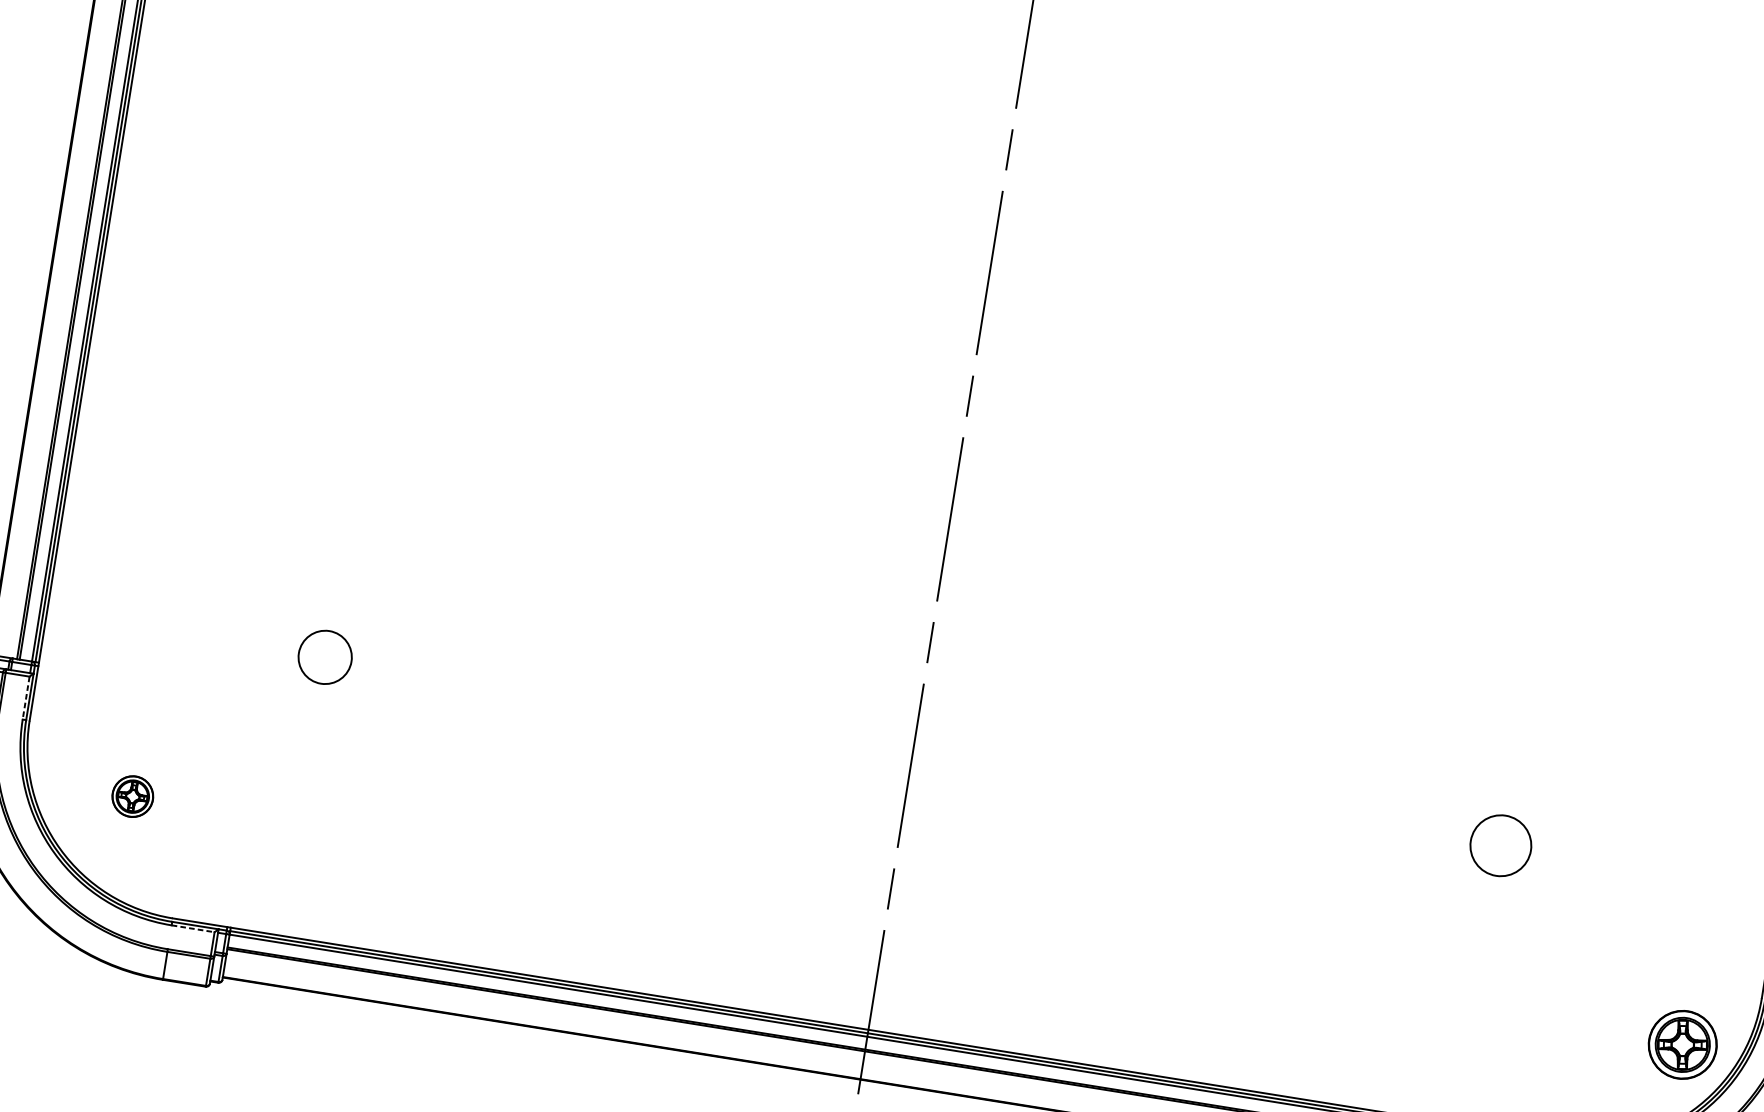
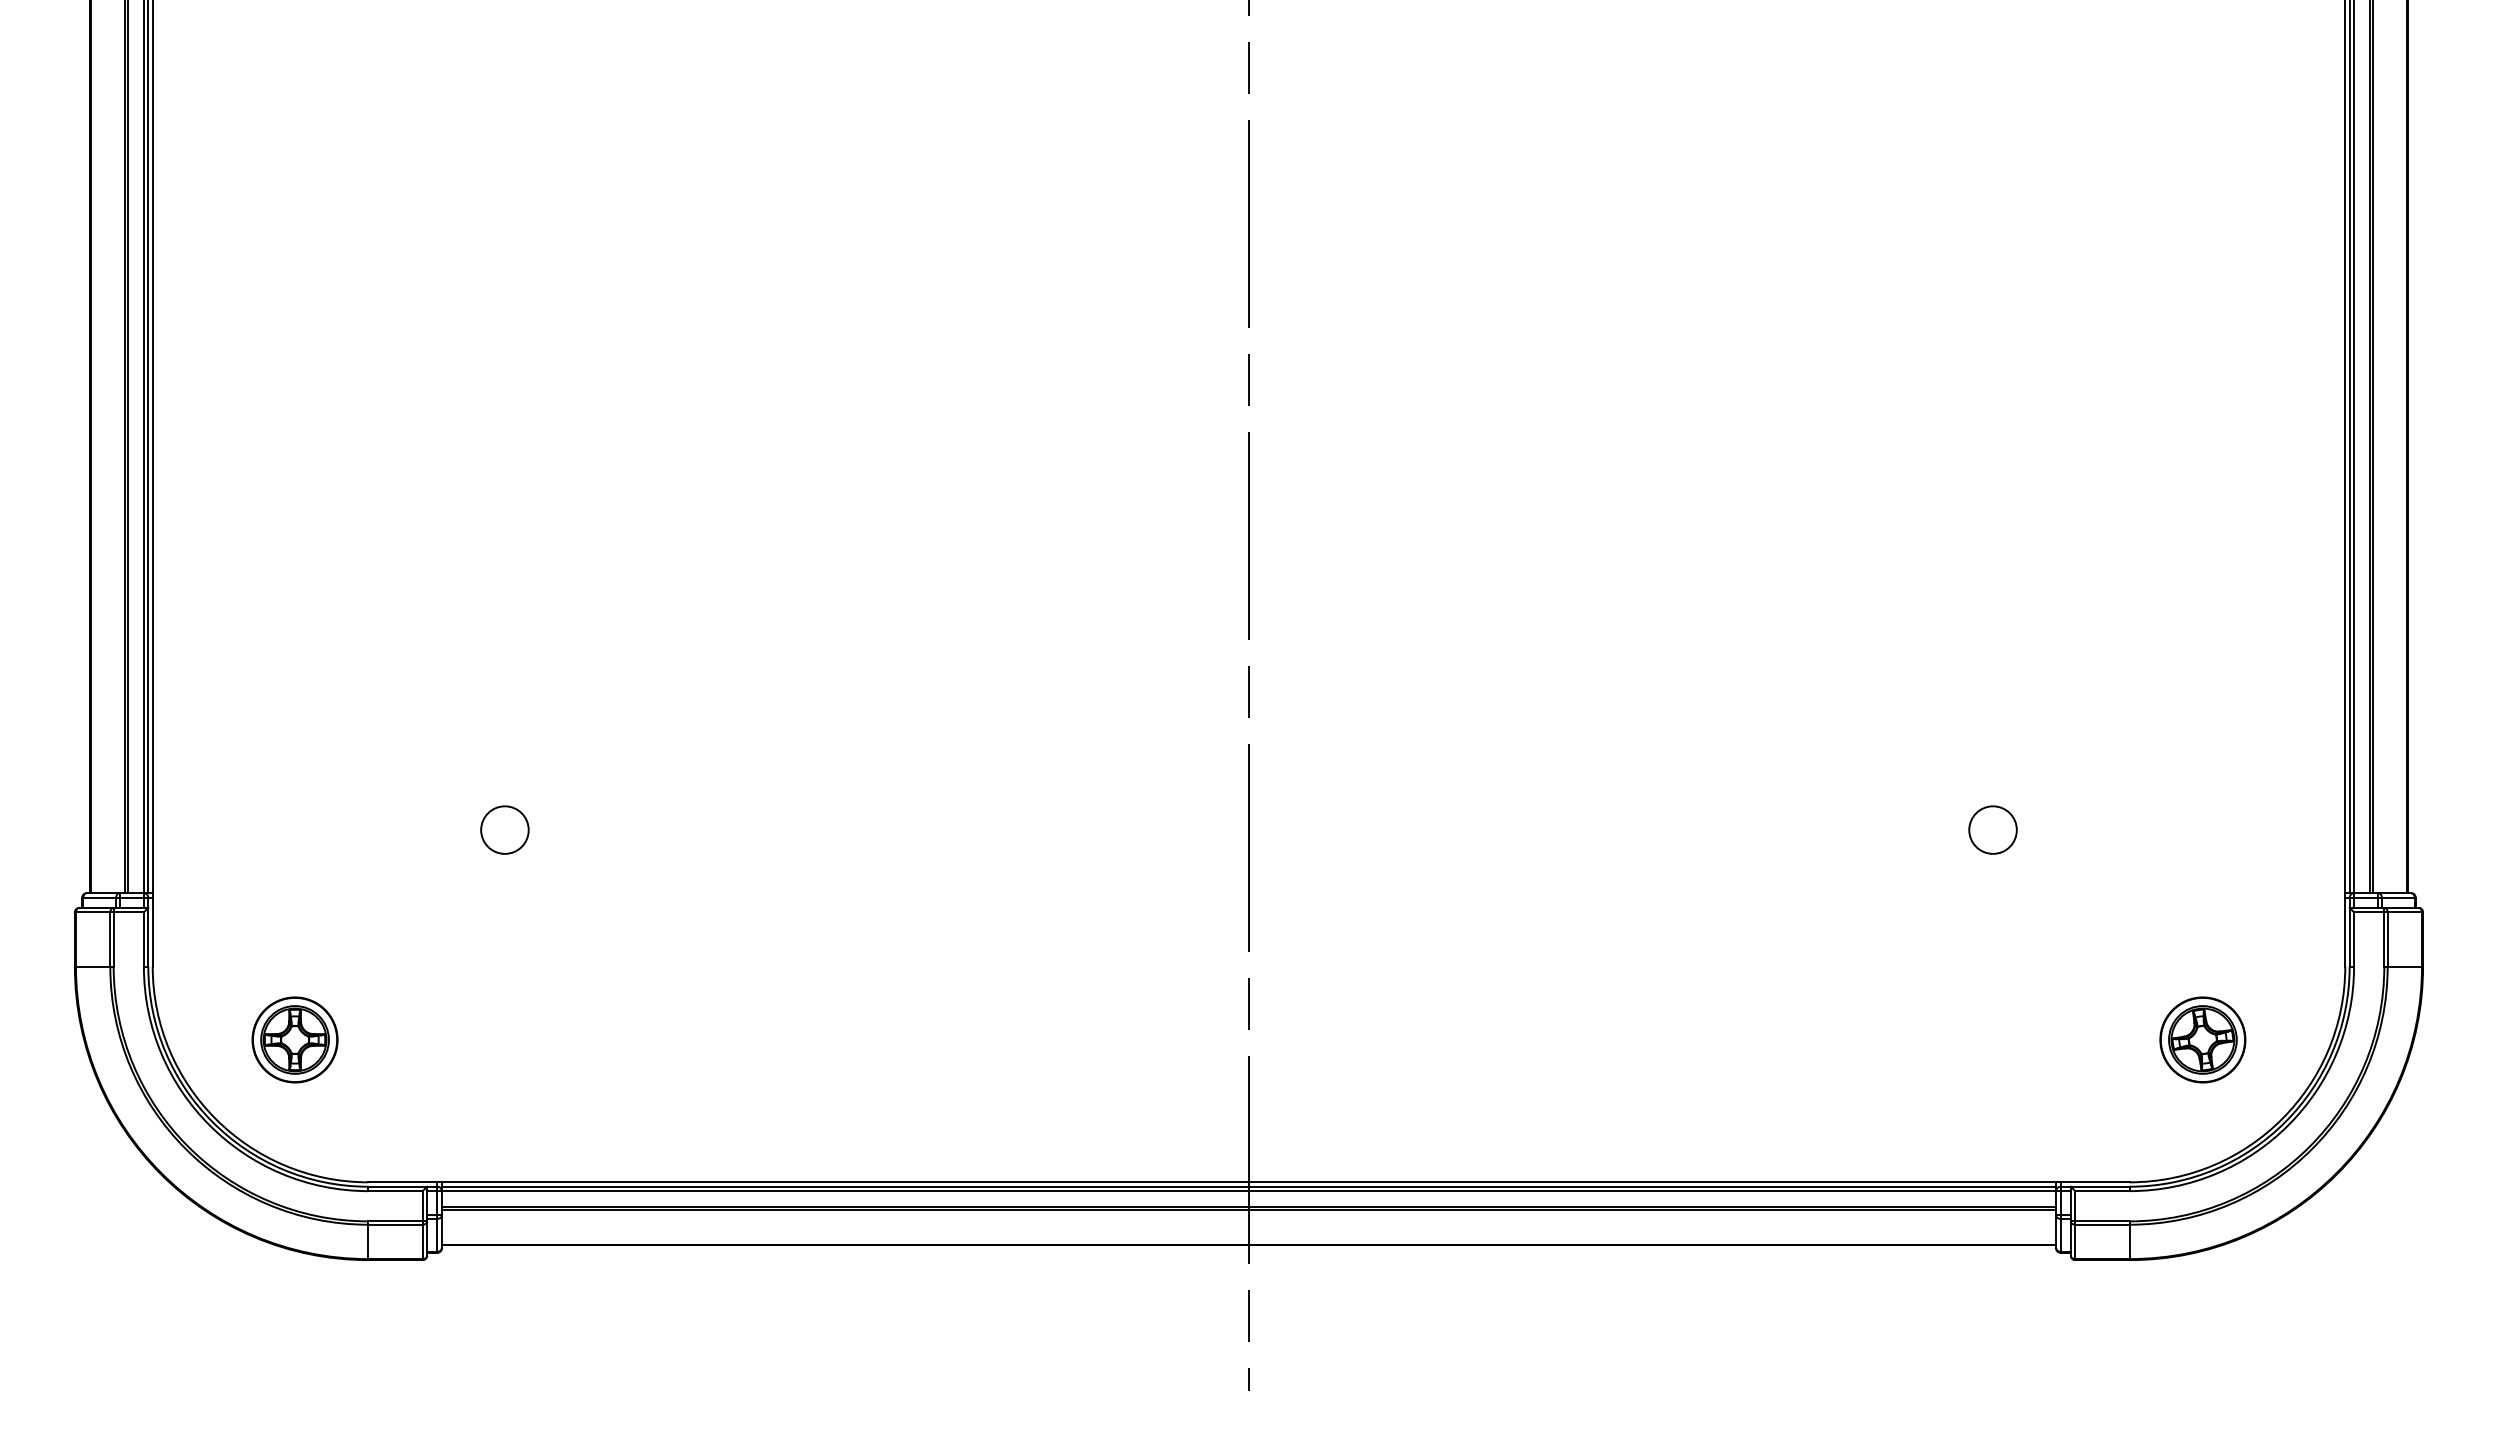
circle: (324, 656) -> (504, 829), size x0.71
line: (25, 698) -> (143, 939), dashed -> solid
part: (132, 796) -> (294, 1039), size x1.67
circle: (1500, 845) -> (1992, 829), size x0.62
line: (193, 929) -> (396, 1191), dashed -> solid
part: (1682, 1044) -> (2202, 1039), moved

